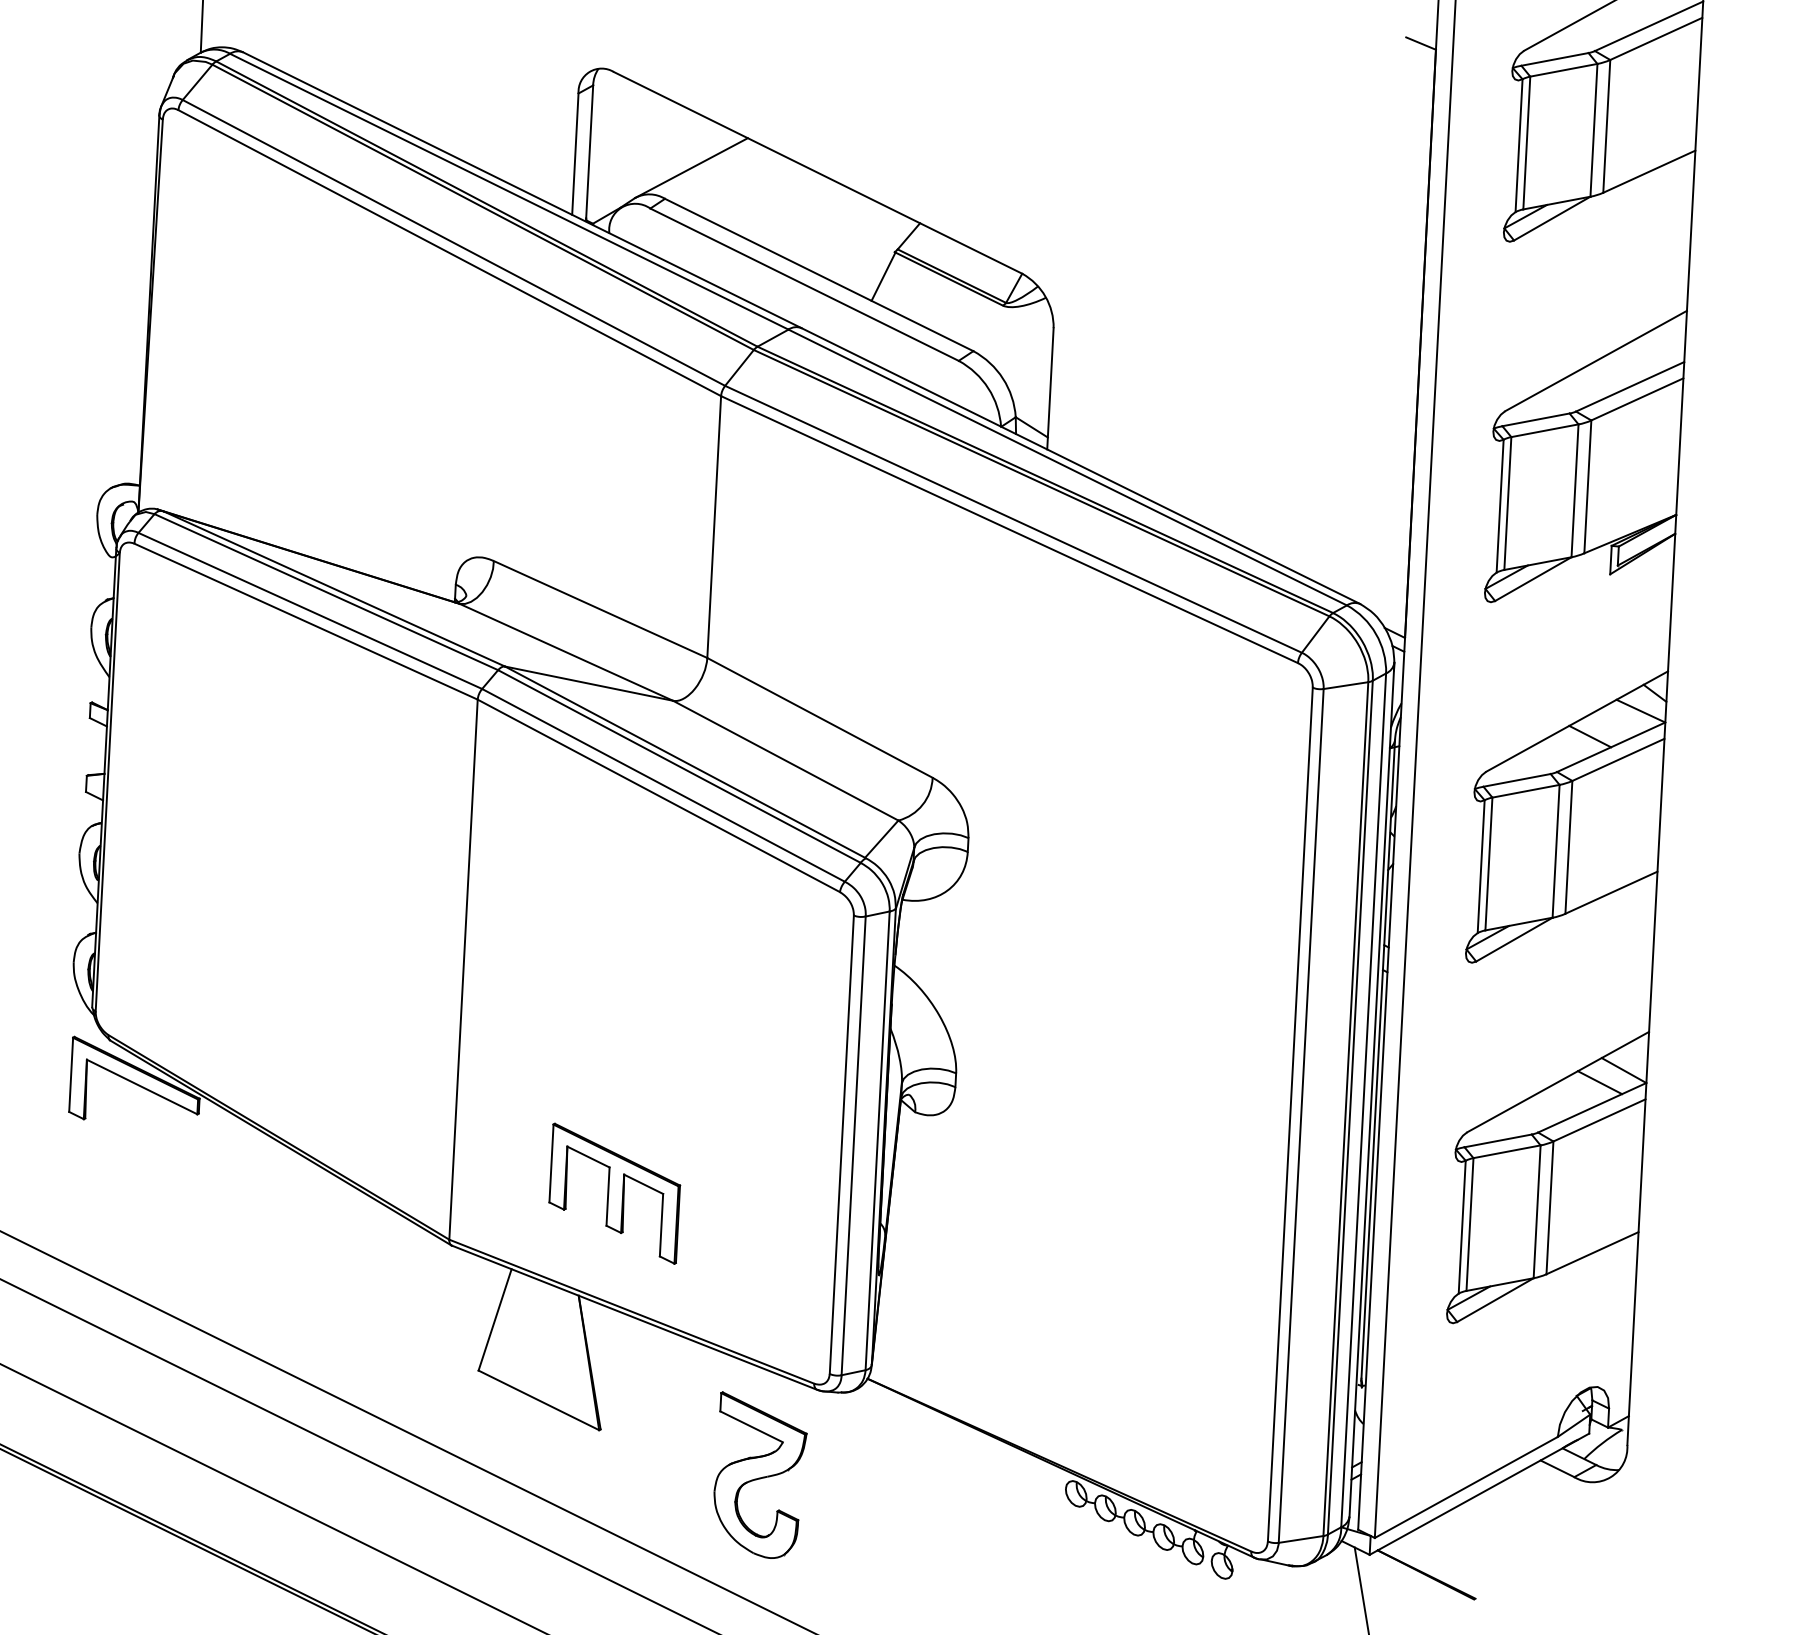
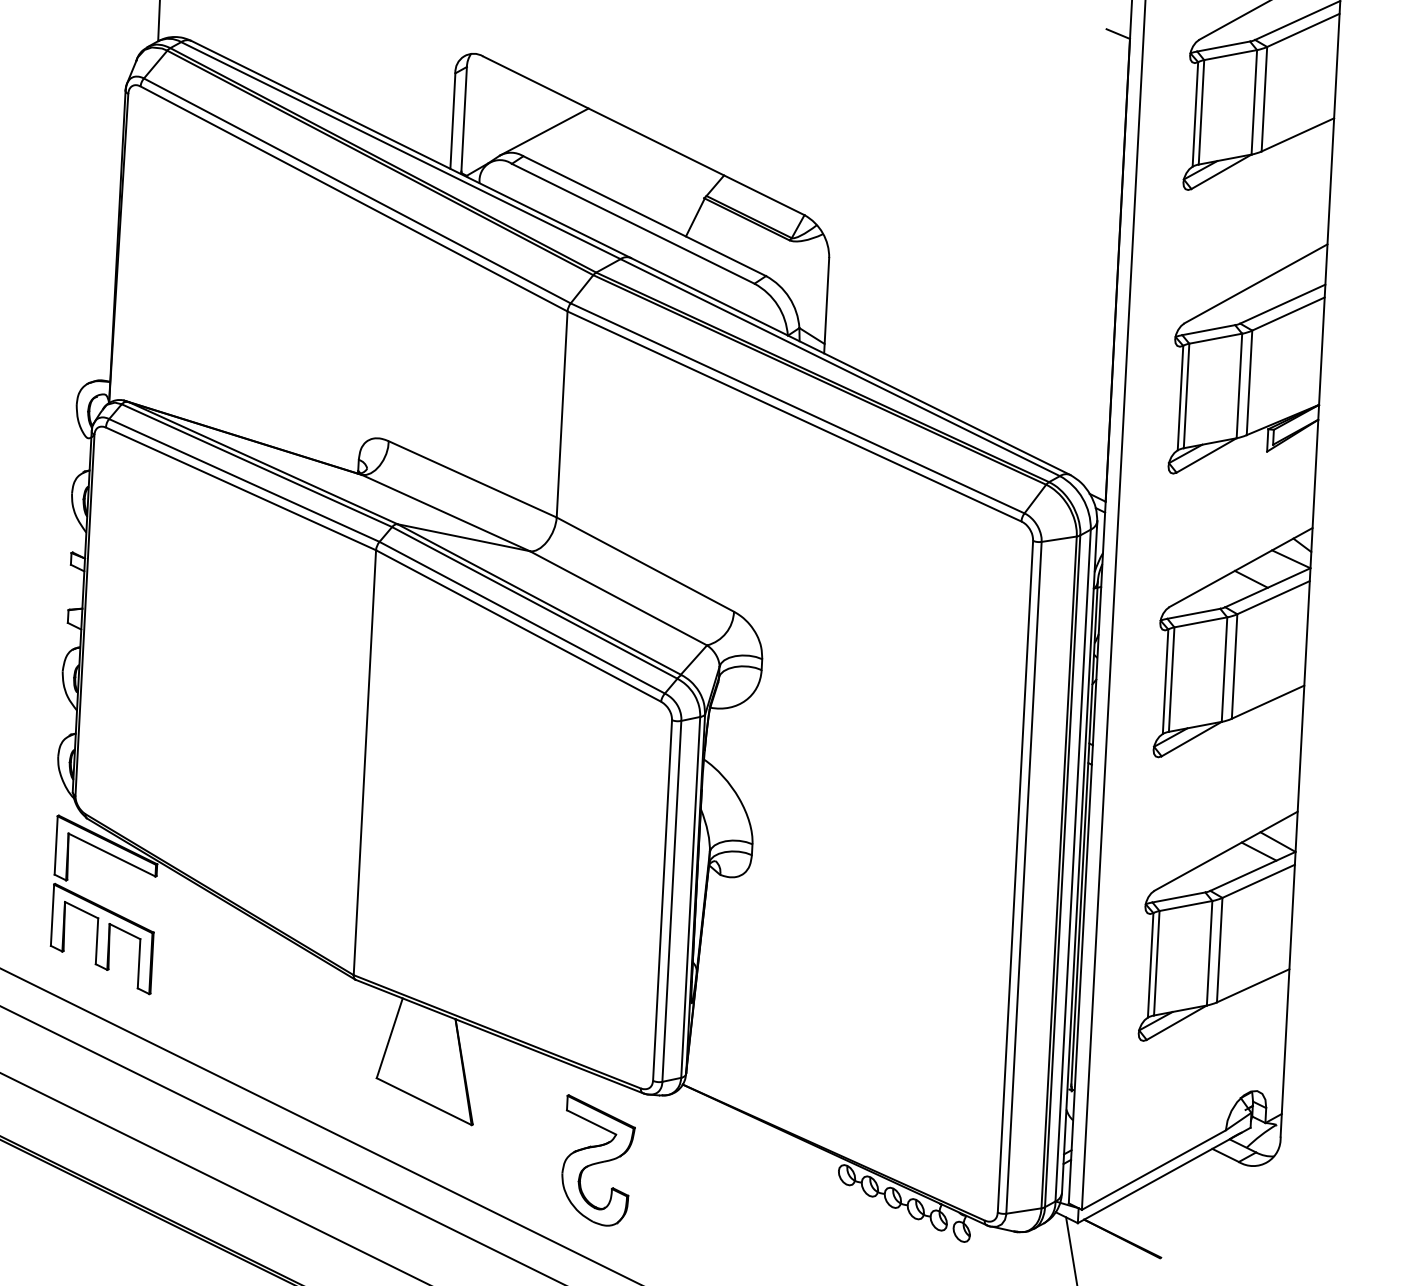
part: (614, 1193) -> (102, 938), moved

